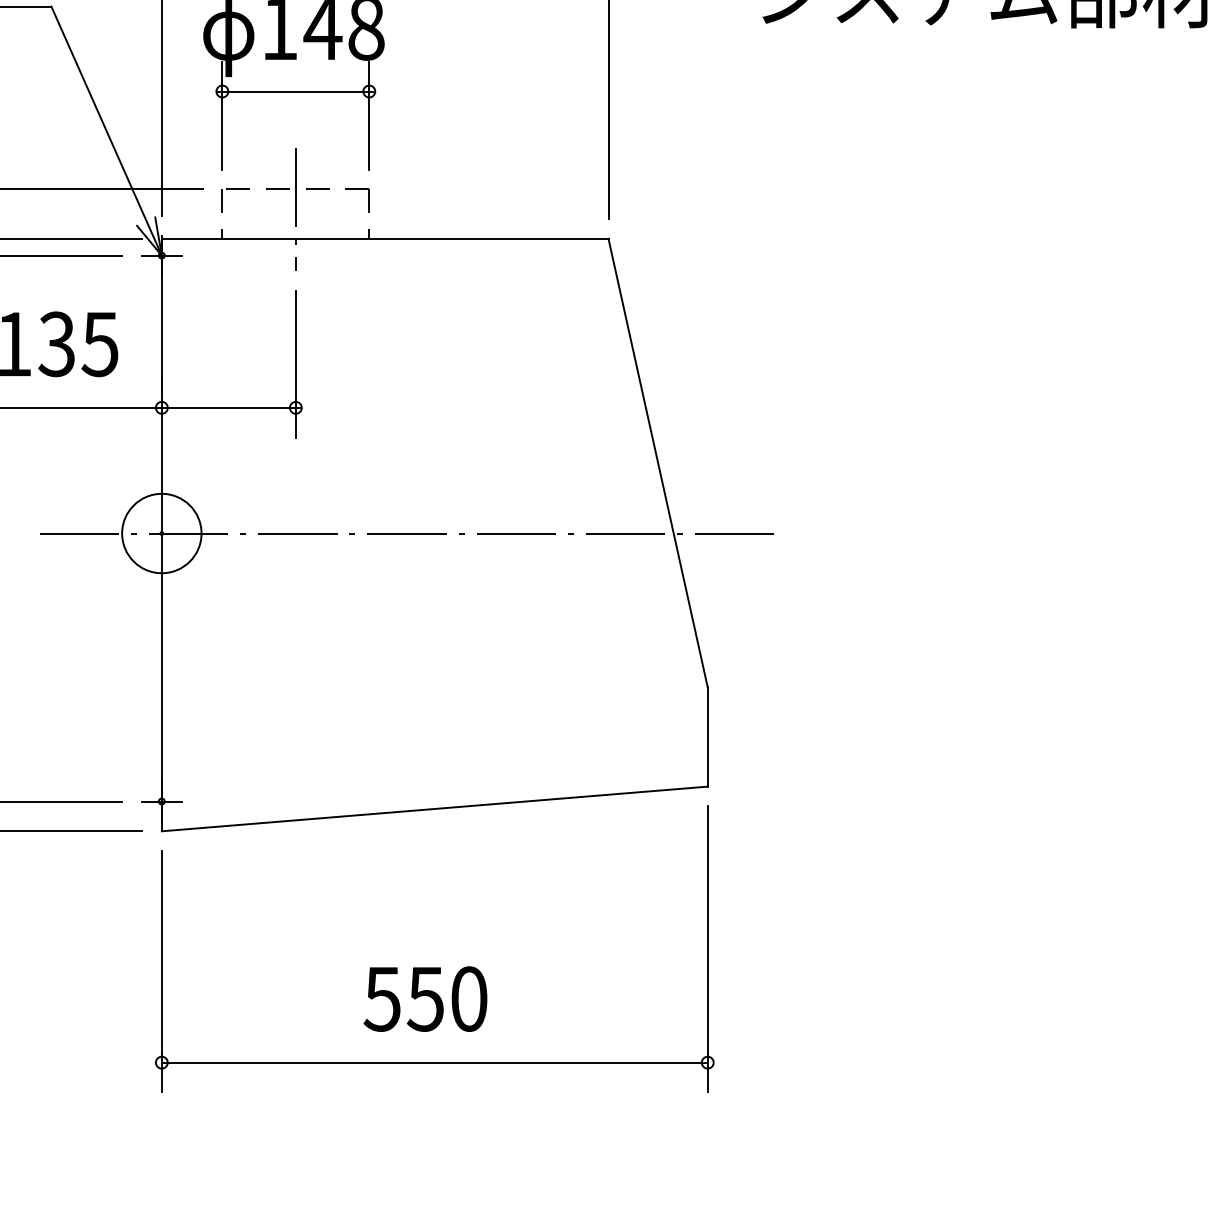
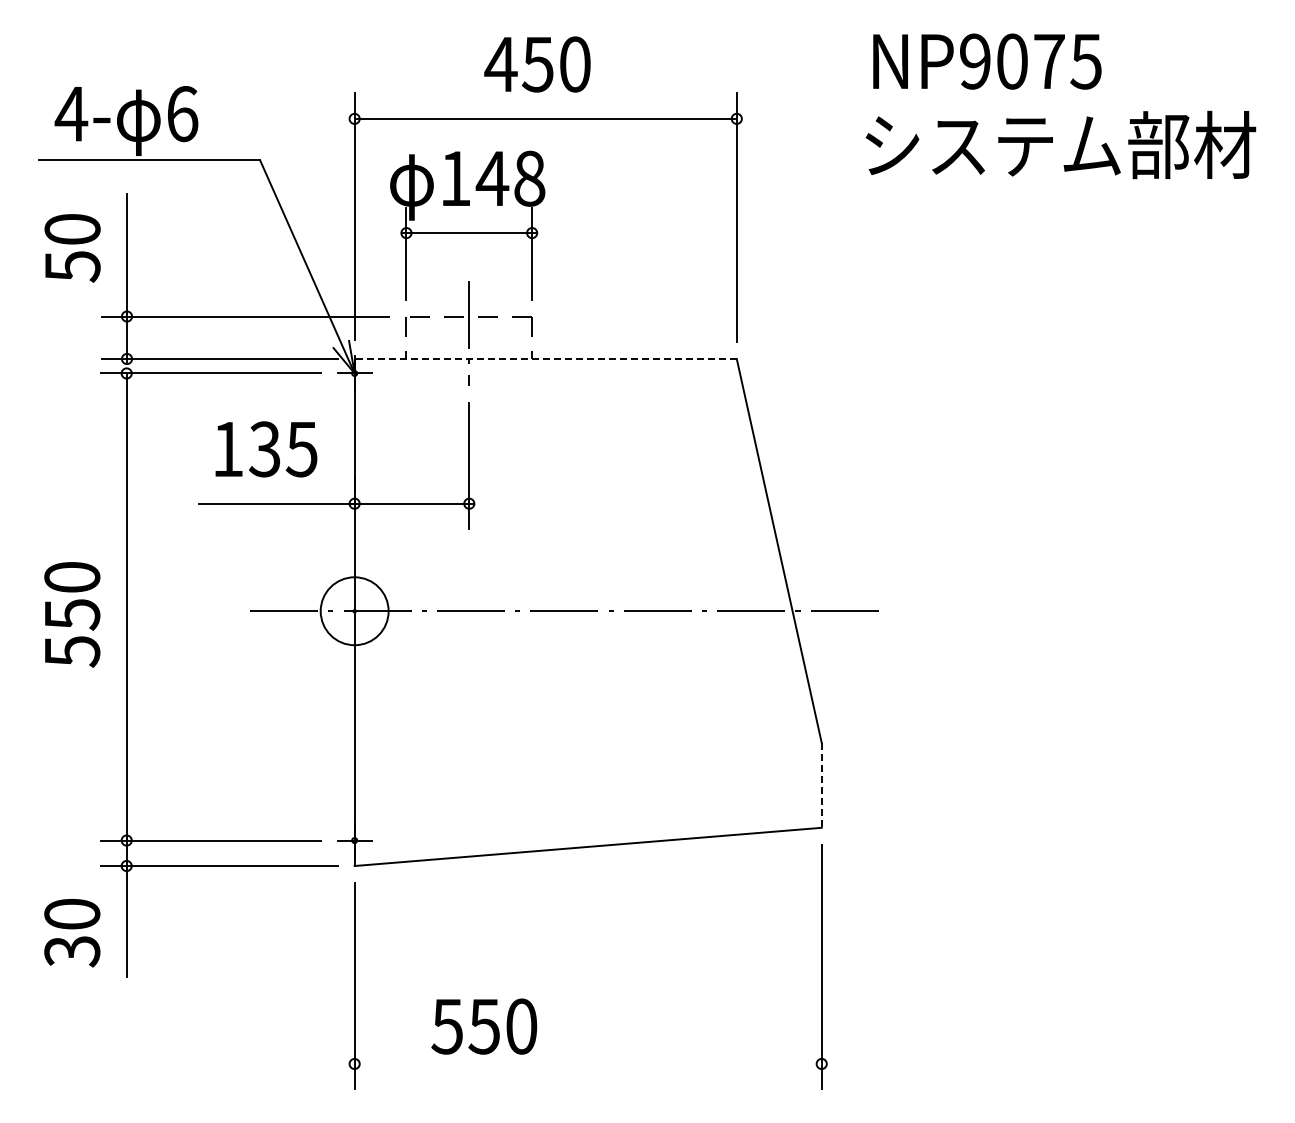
line: (384, 239) -> (545, 359), solid -> dashed
line: (707, 737) -> (821, 785), solid -> dashed
text: (425, 998) -> (484, 1026), moved
line: (435, 1062) -> (588, 1063), removed

